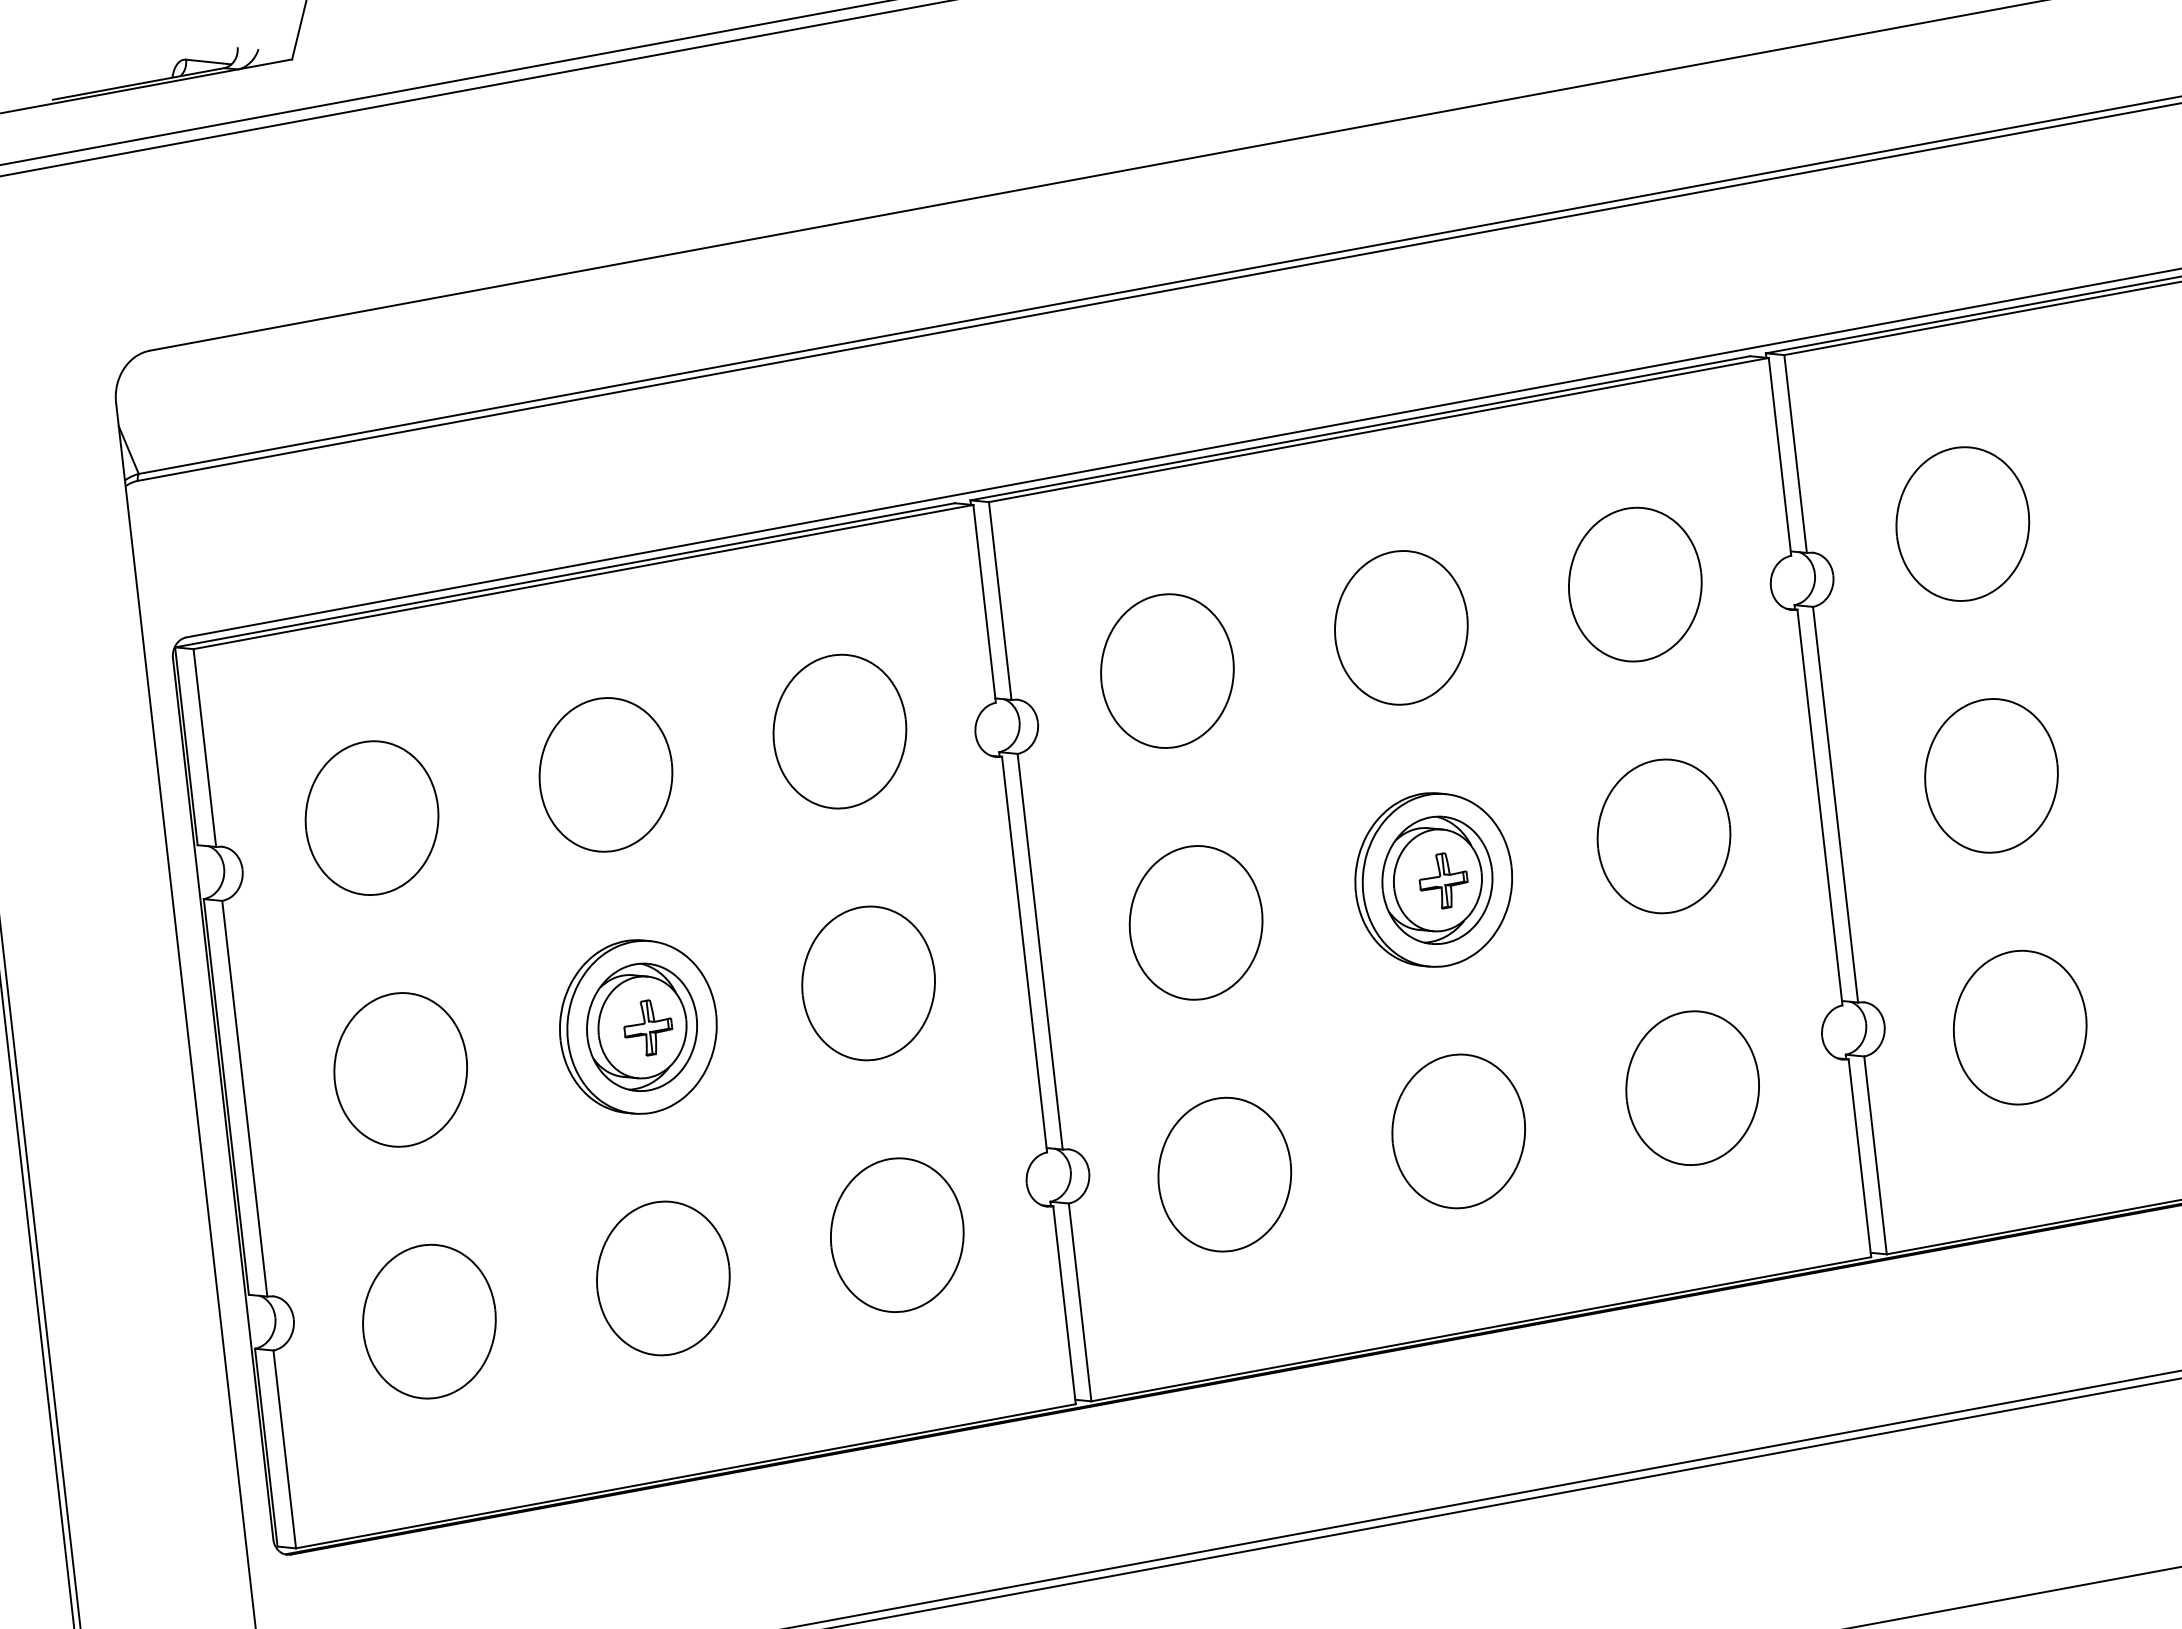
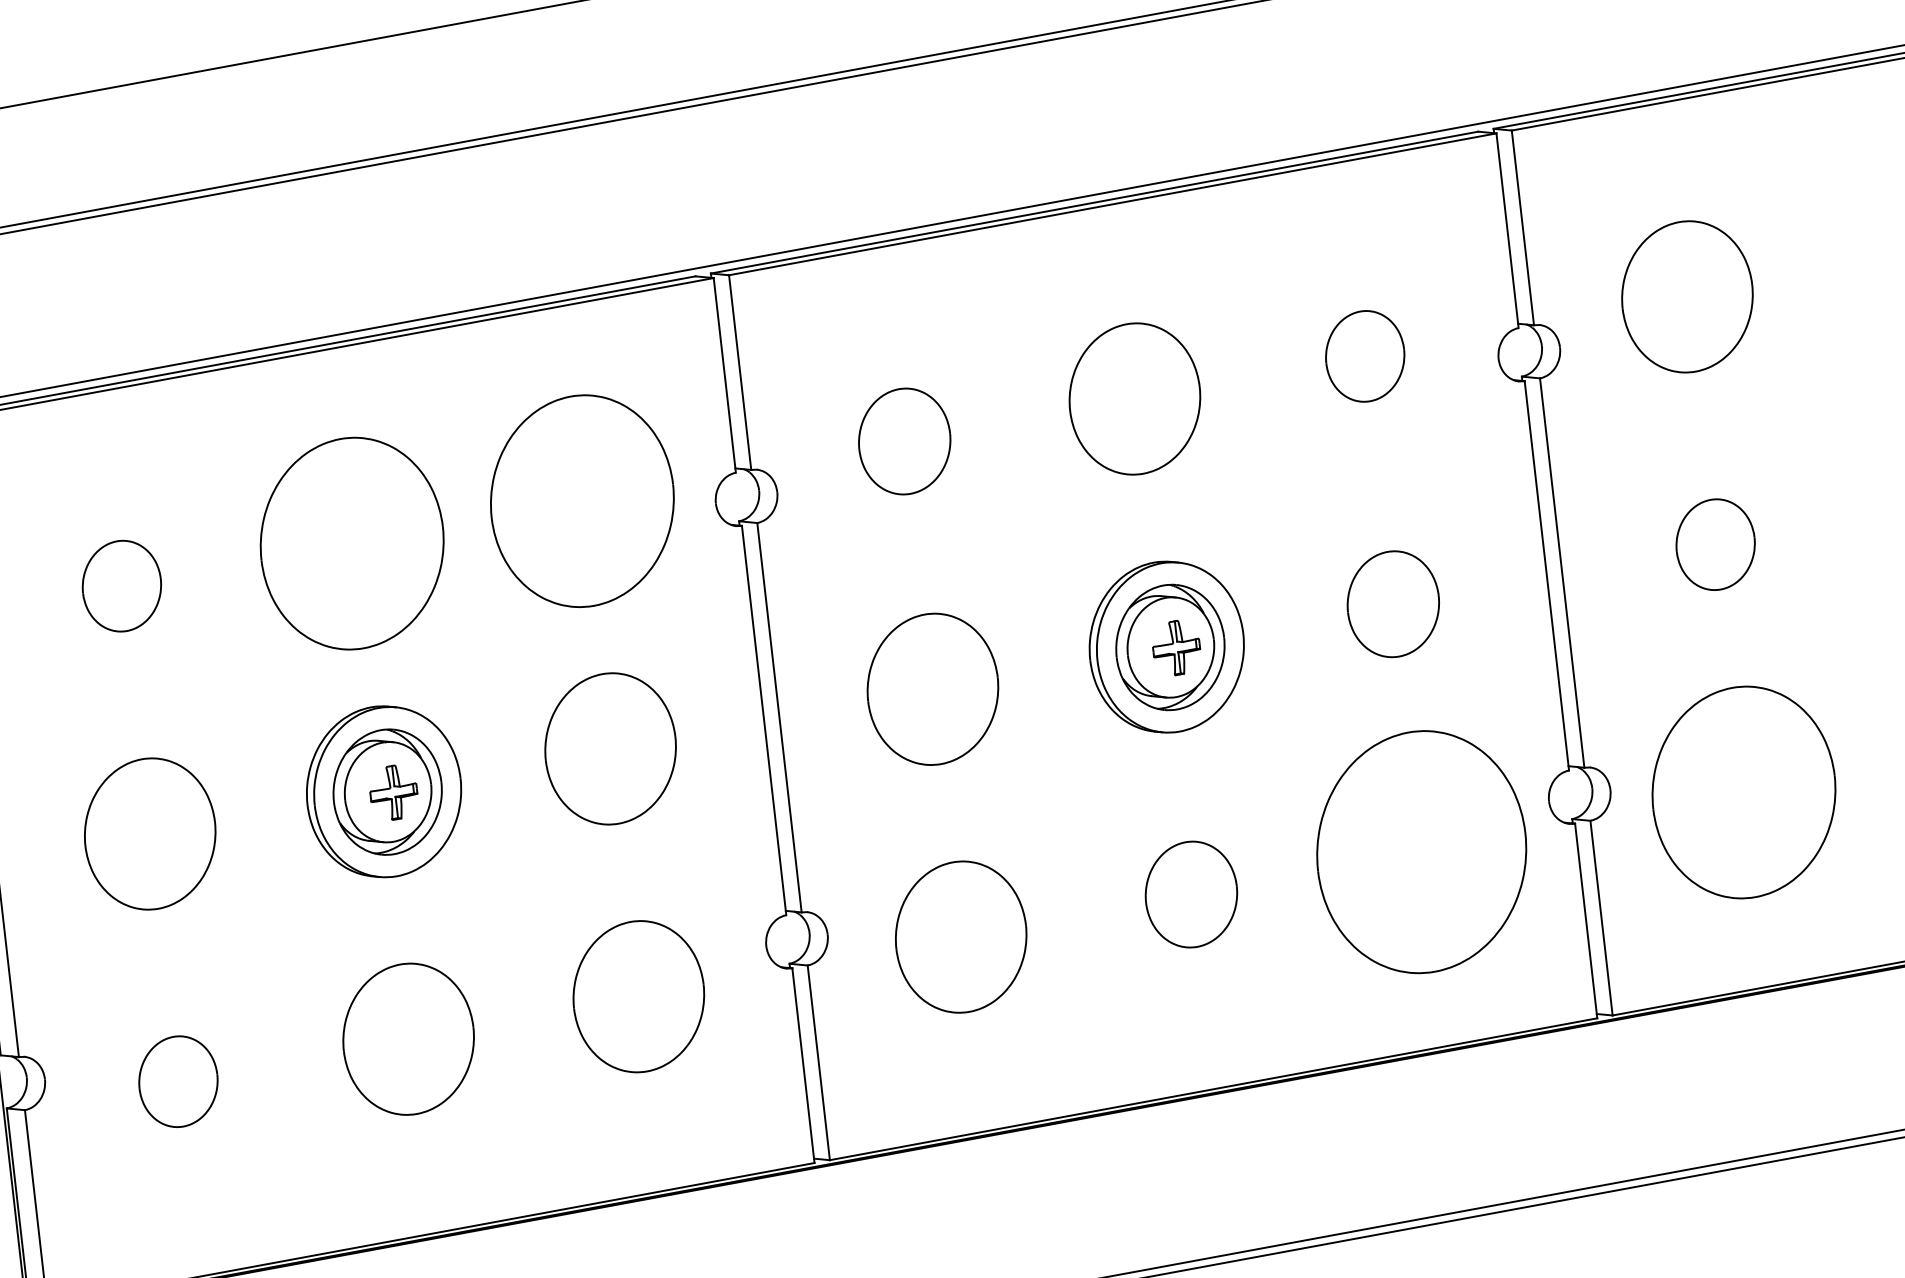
part: (1635, 584) -> (1365, 356), size x0.6
part: (1167, 670) -> (904, 440), size x0.7
part: (839, 731) -> (581, 500), size x1.4
part: (605, 774) -> (351, 543), size x1.4
part: (1991, 775) -> (1715, 544), size x0.6
part: (371, 817) -> (121, 585), size x0.6
part: (1663, 836) -> (1392, 604), size x0.7
part: (2019, 1027) -> (1743, 792), size x1.4
part: (1692, 1087) -> (1421, 851), size x1.6
part: (1458, 1131) -> (1191, 894), size x0.7
part: (429, 1321) -> (178, 1081), size x0.6

